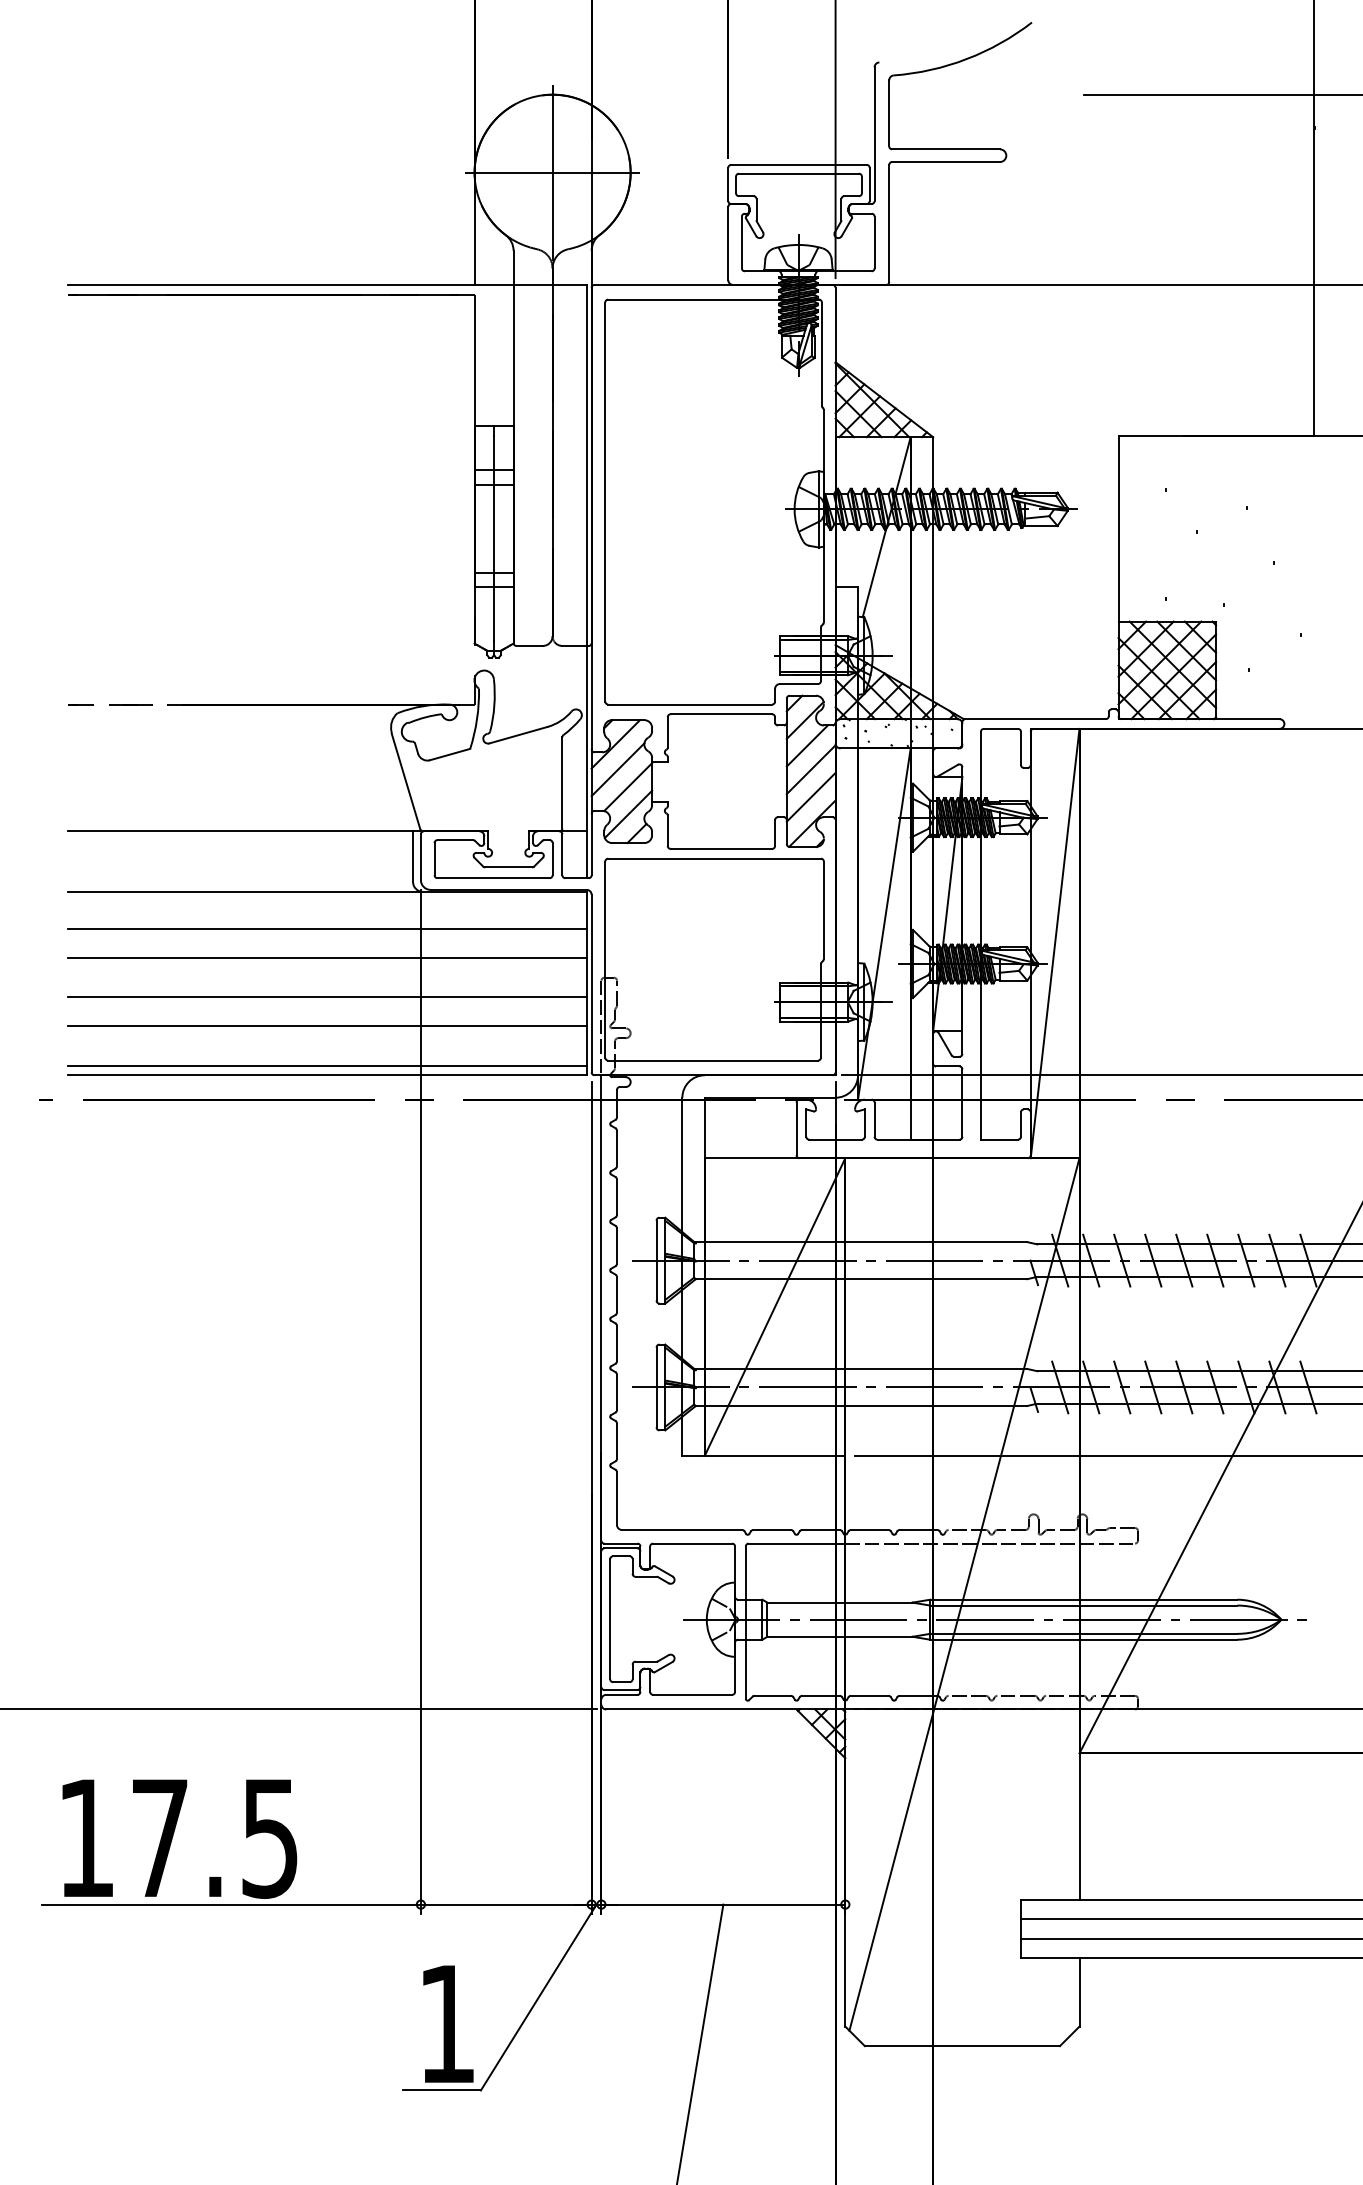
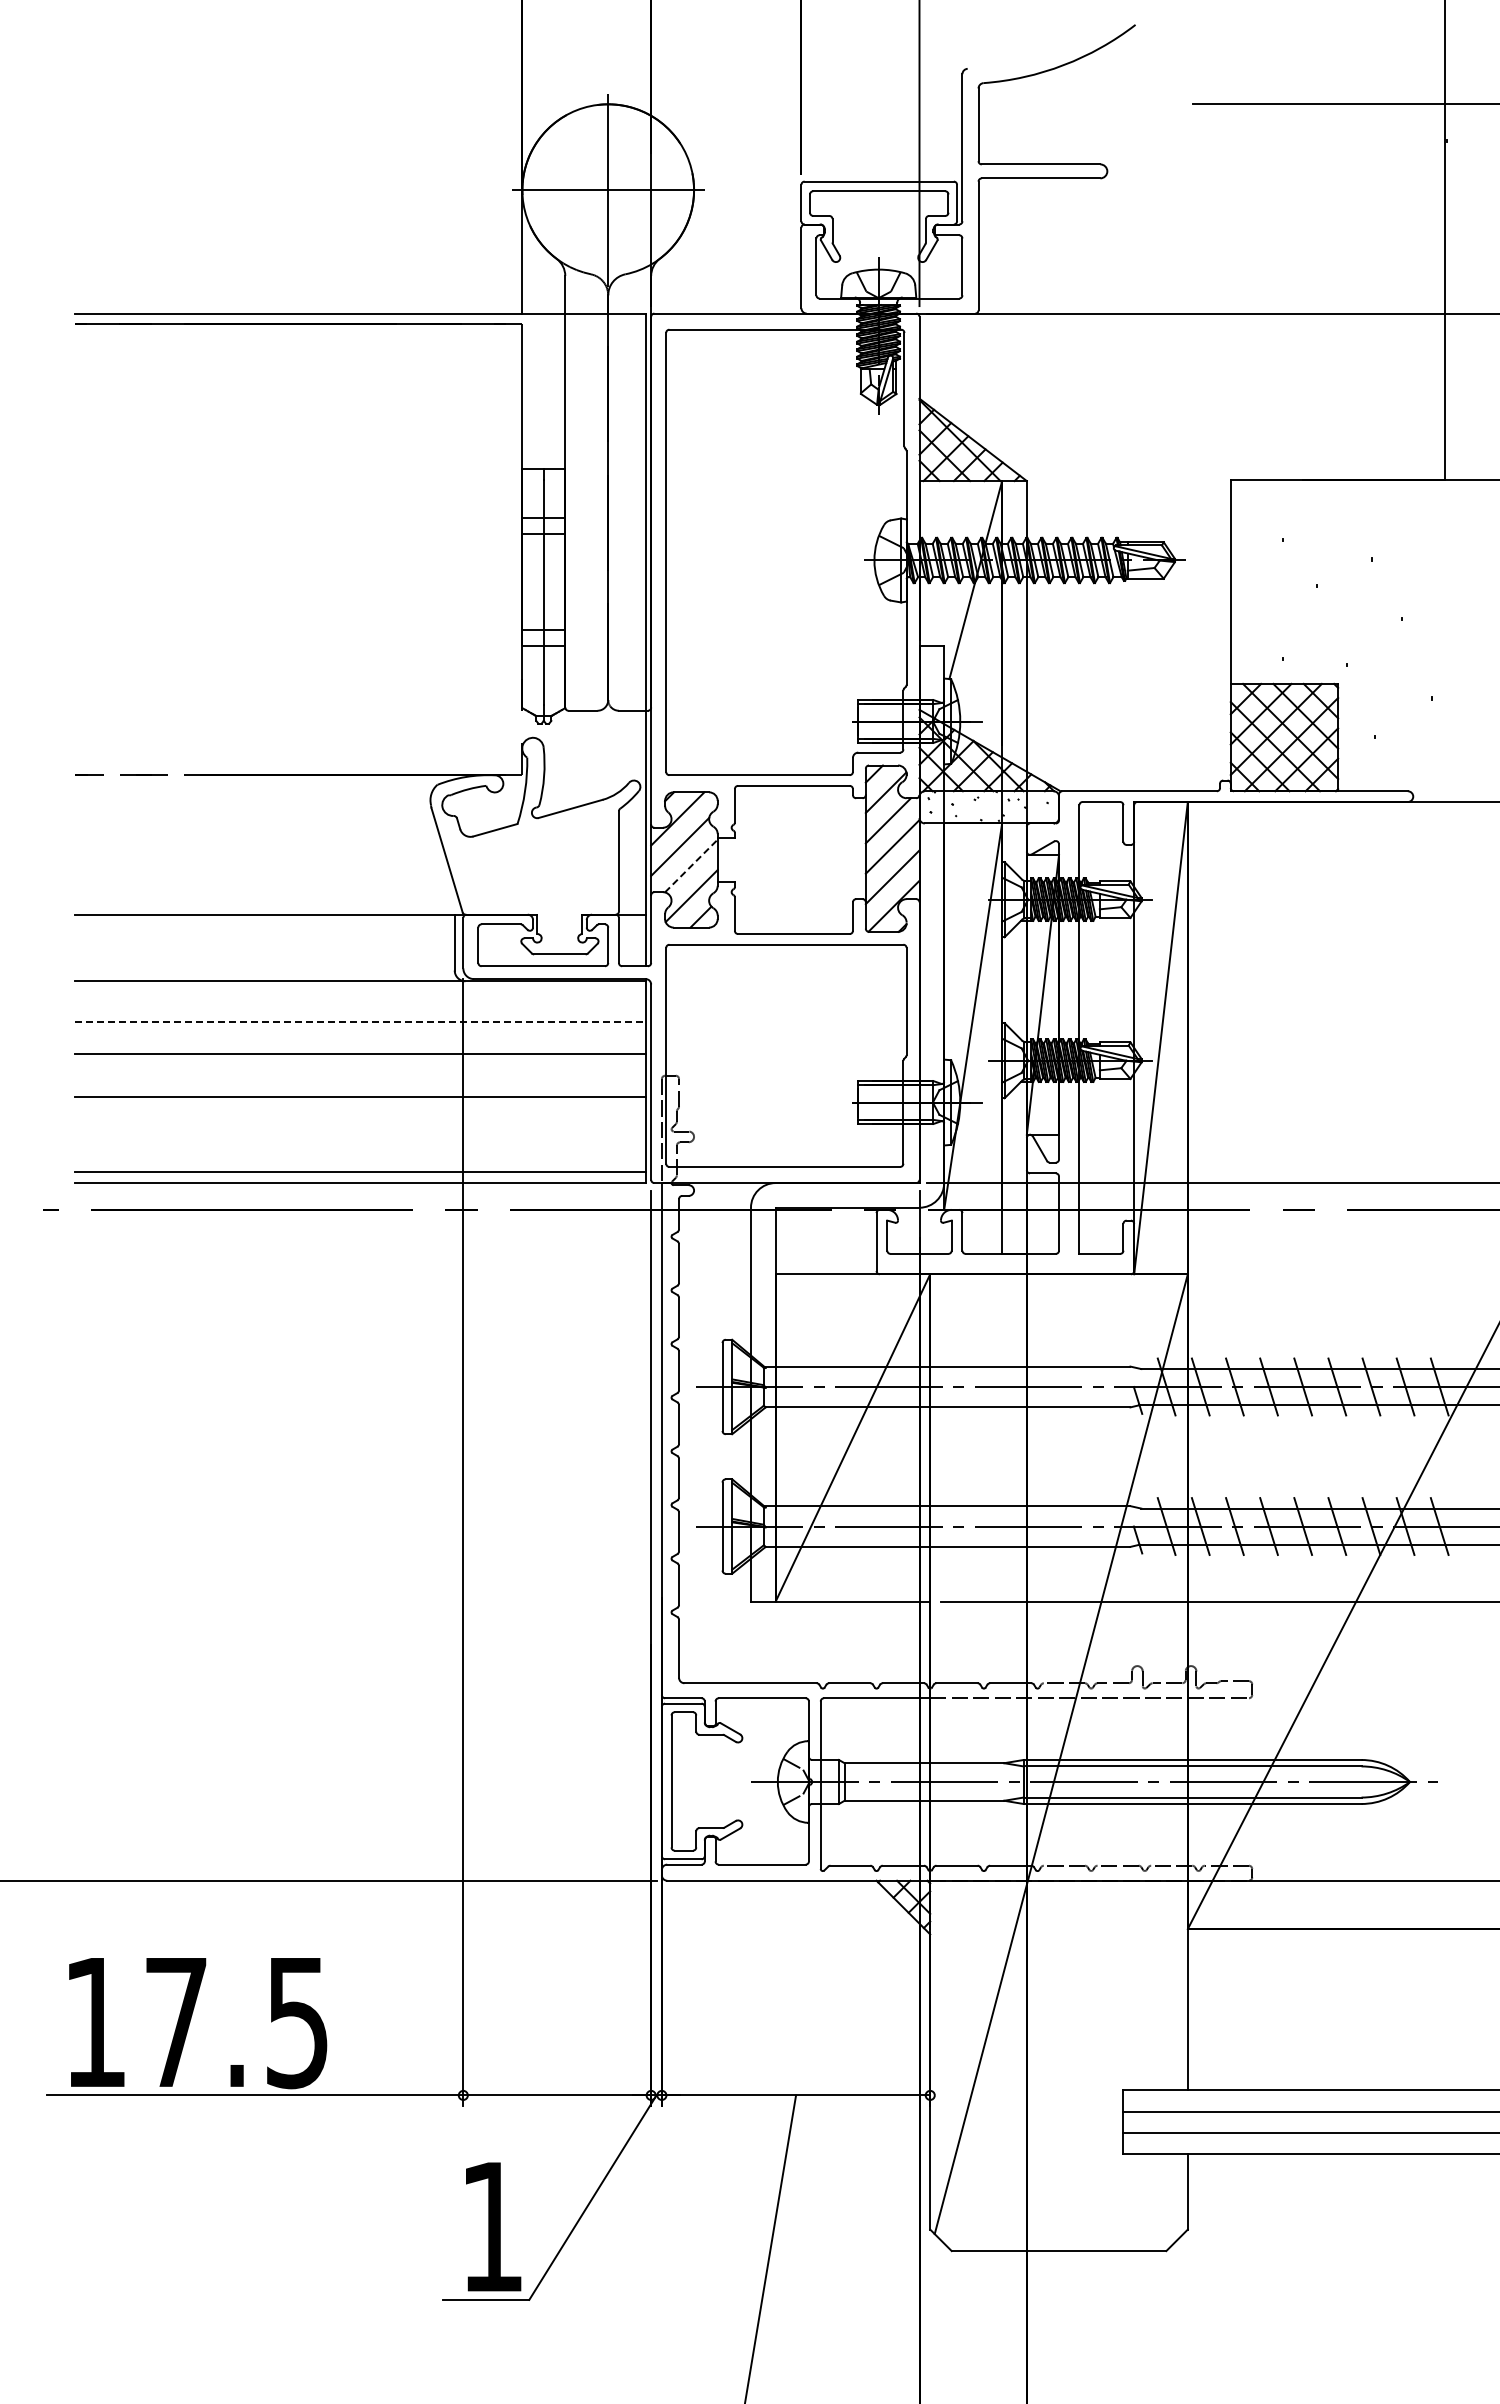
line: (628, 786) -> (691, 865), solid -> dashed
line: (328, 929) -> (361, 1022), solid -> dashed
line: (327, 1026) -> (360, 1129), removed

